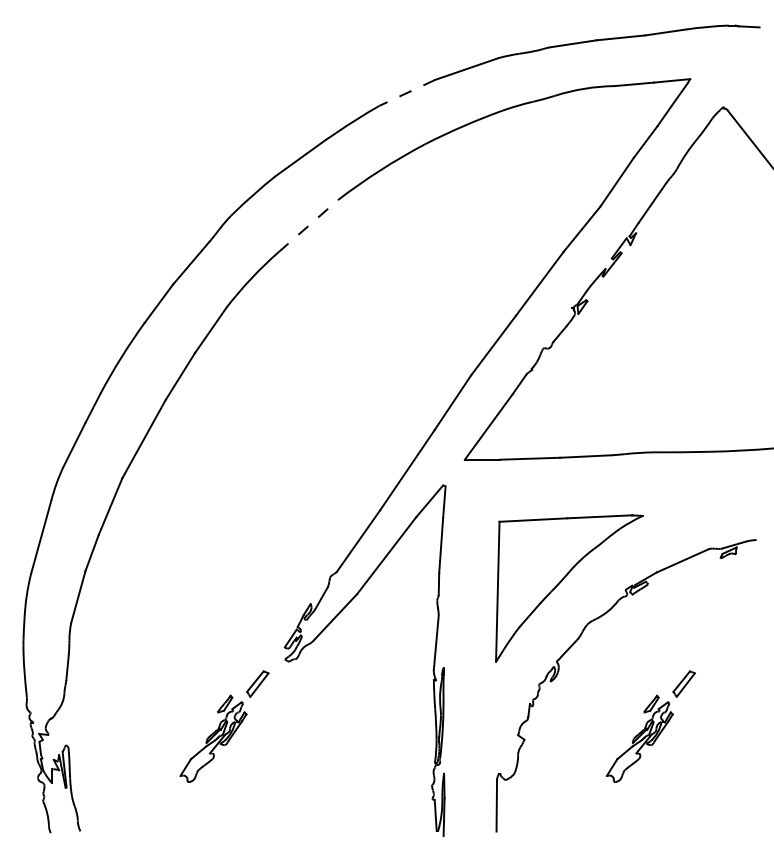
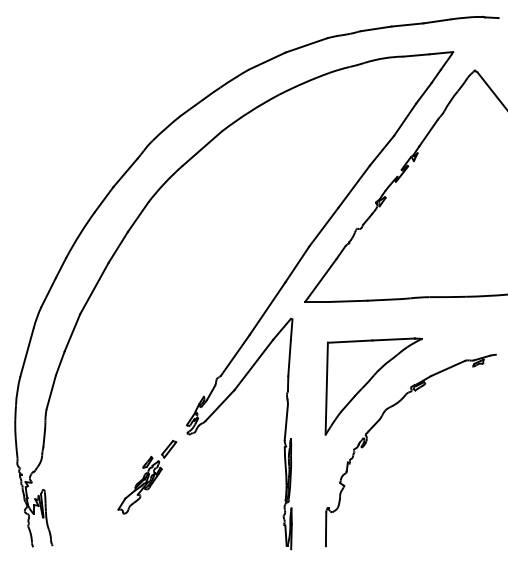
line: (406, 93) -> (266, 61), dashed -> solid
line: (308, 225) -> (202, 148), dashed -> solid
part: (651, 726) -> (427, 477), removed

